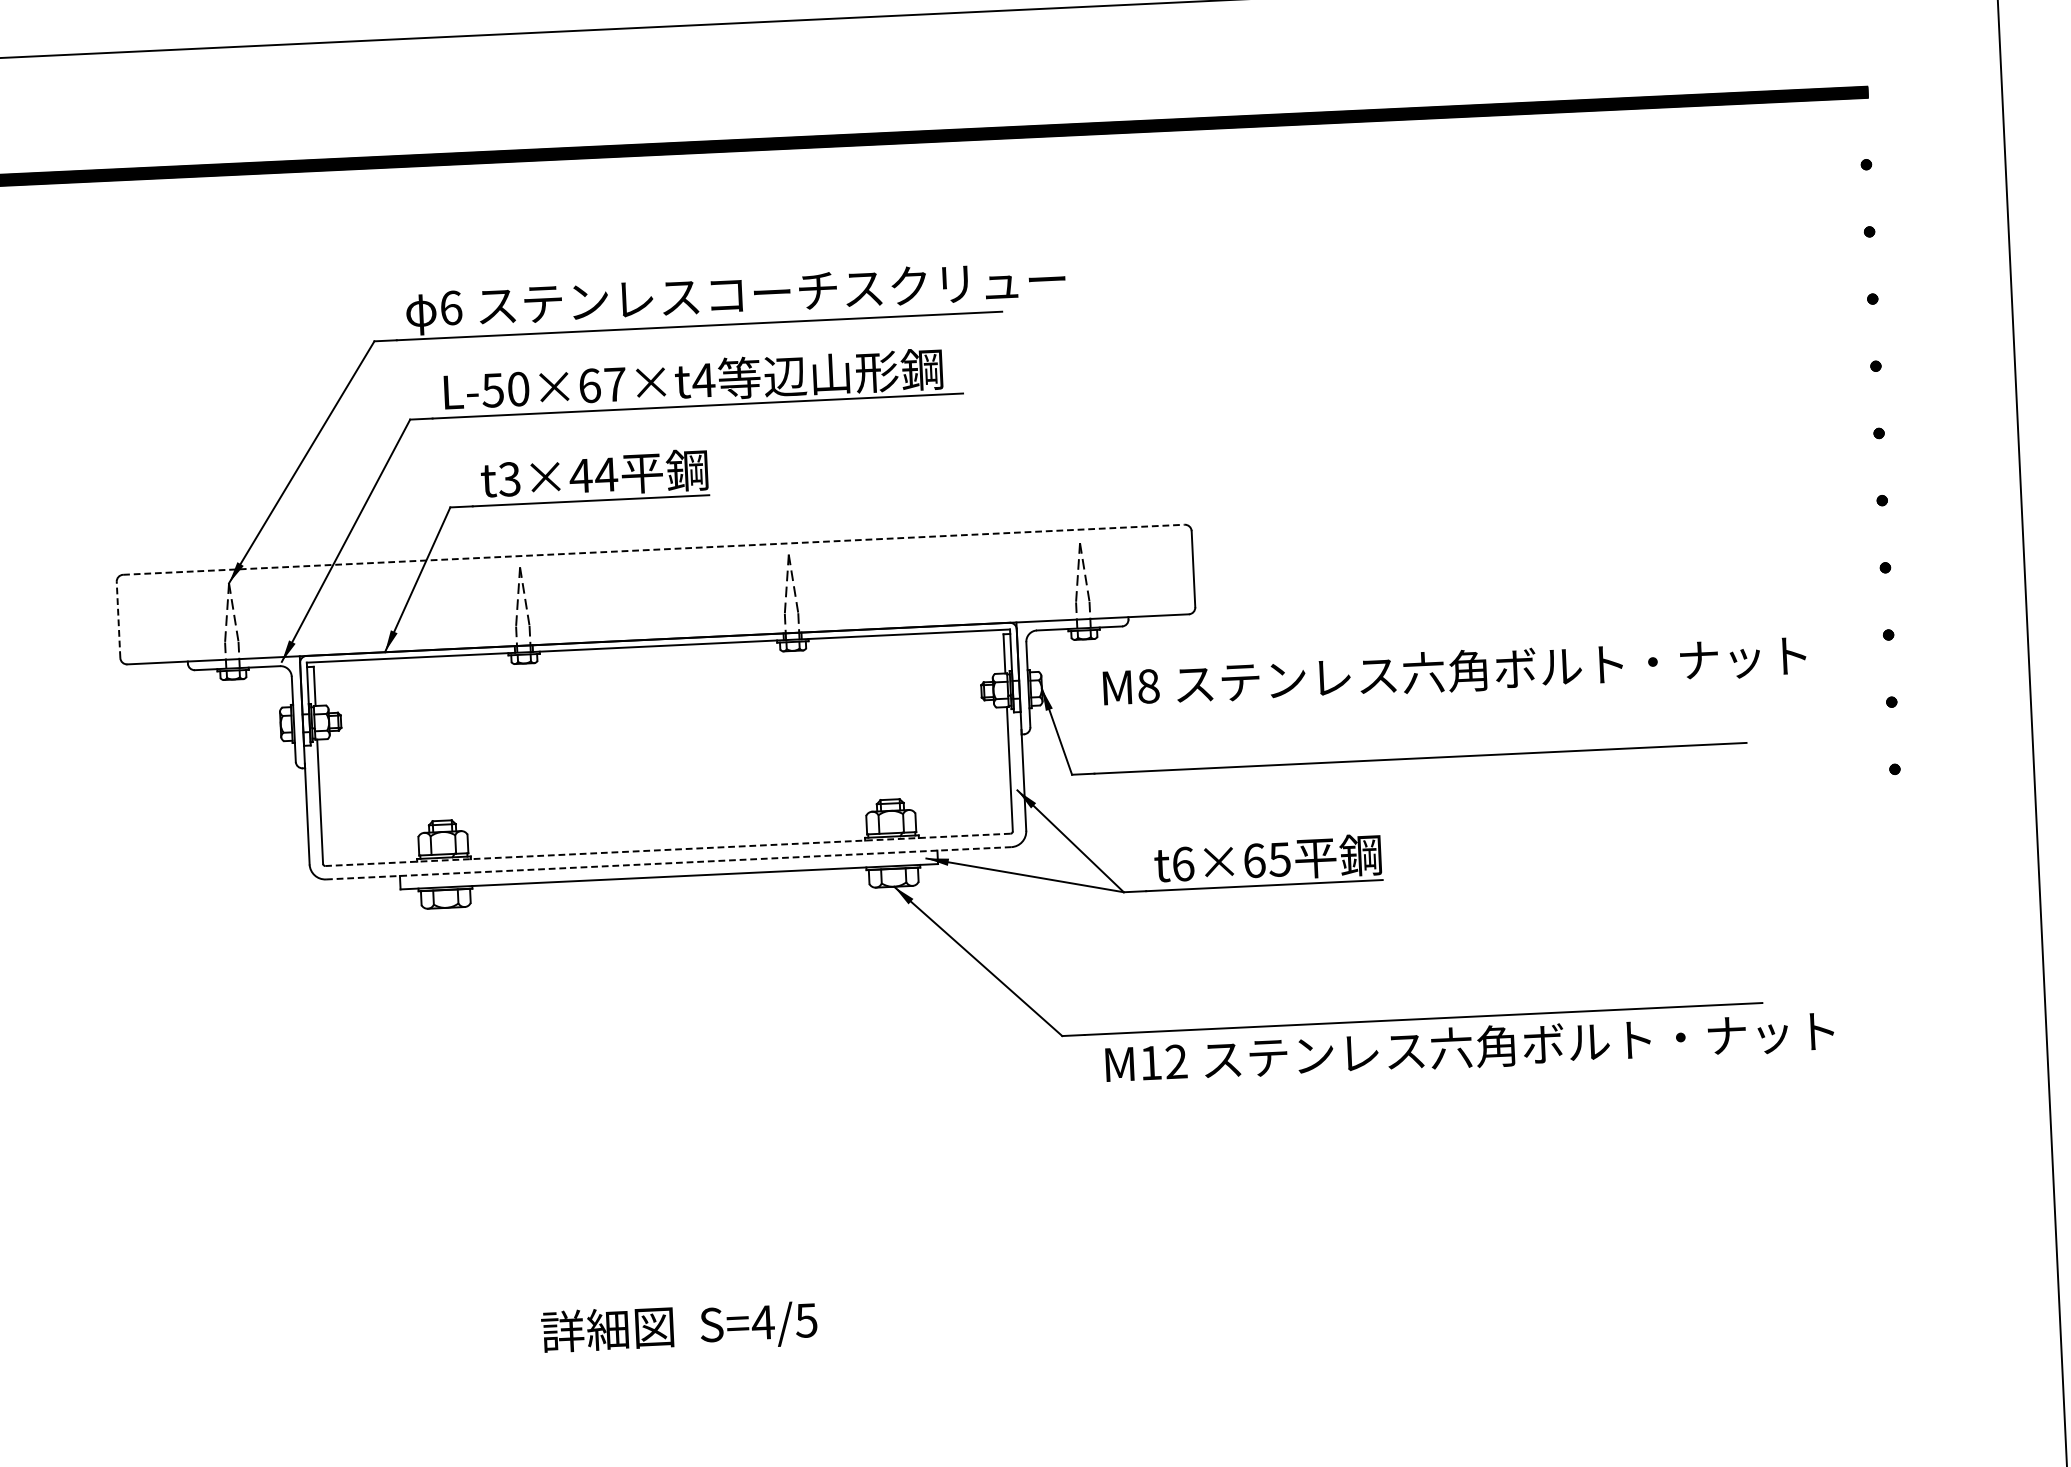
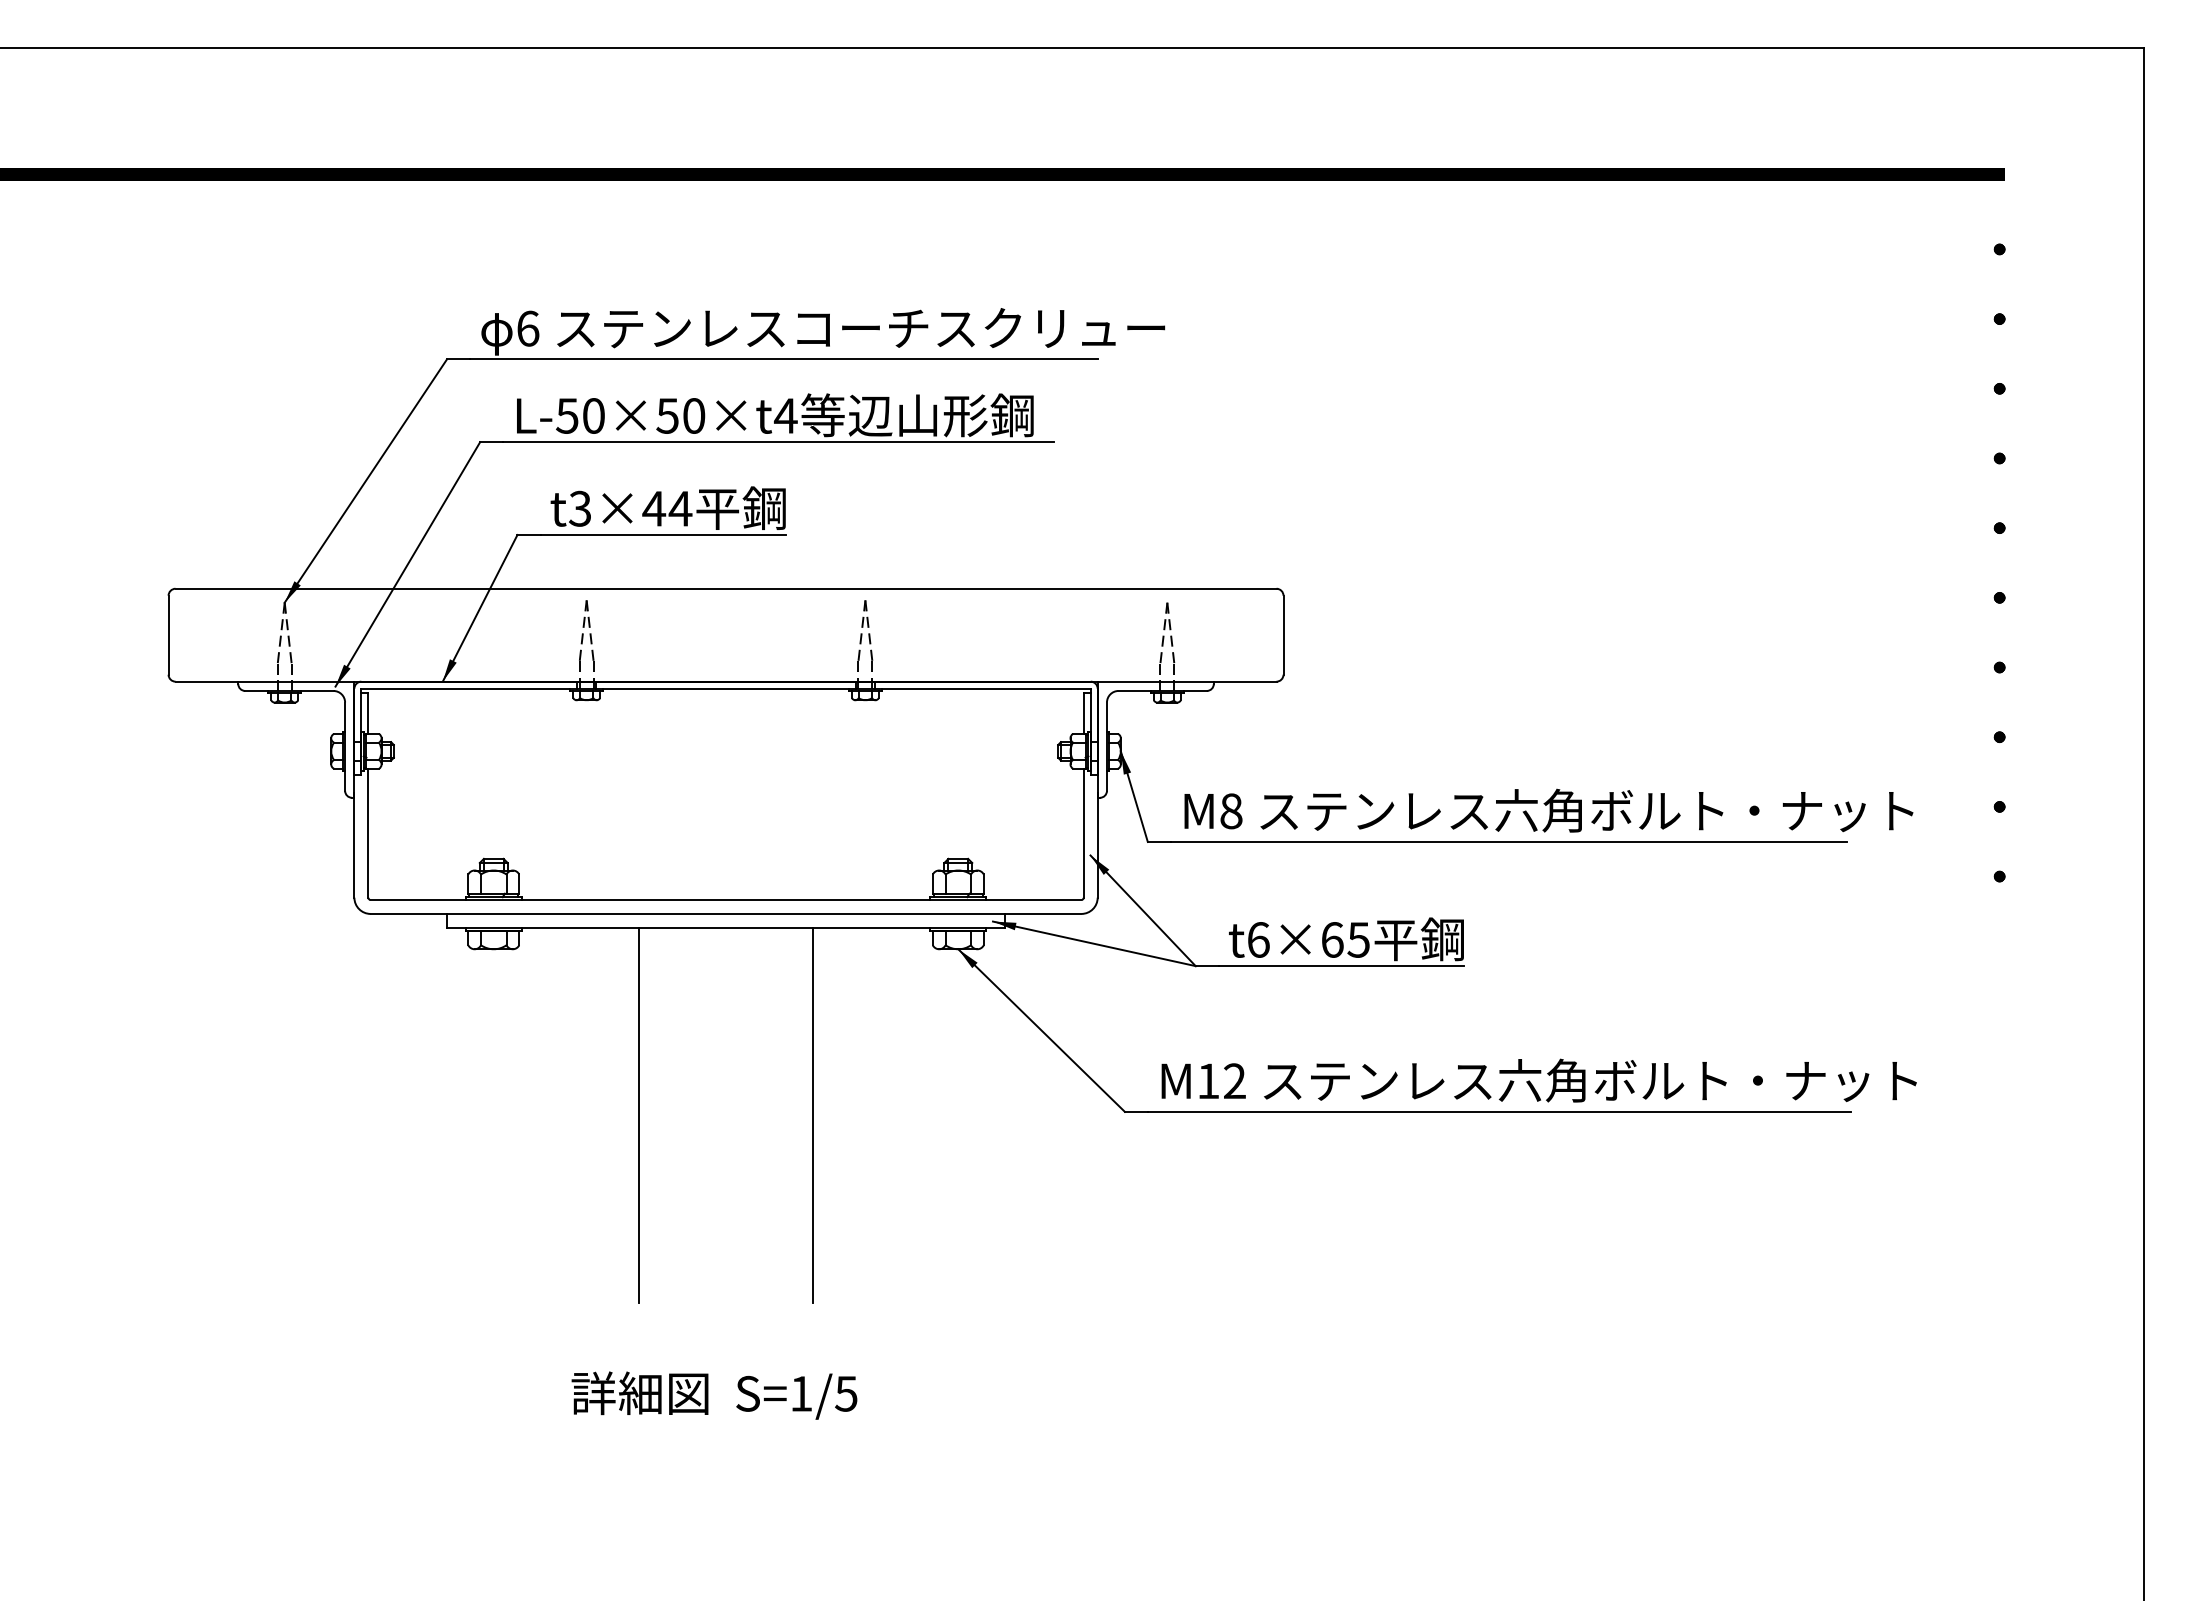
text: (602, 384) -> (680, 415), L-50×67×t4 -> L-50×50×t4
line: (654, 549) -> (726, 588), dashed -> solid
line: (118, 619) -> (168, 634), dashed -> solid
text: (1454, 671) -> (1548, 810), moved
line: (667, 850) -> (725, 900), dashed -> solid
line: (669, 862) -> (726, 913), dashed -> solid
text: (1469, 1047) -> (1538, 1080), moved
line: (762, 1052) -> (813, 1114), added
line: (593, 1060) -> (638, 1114), added
text: (763, 1322) -> (801, 1393), S=4/5 -> S=1/5

